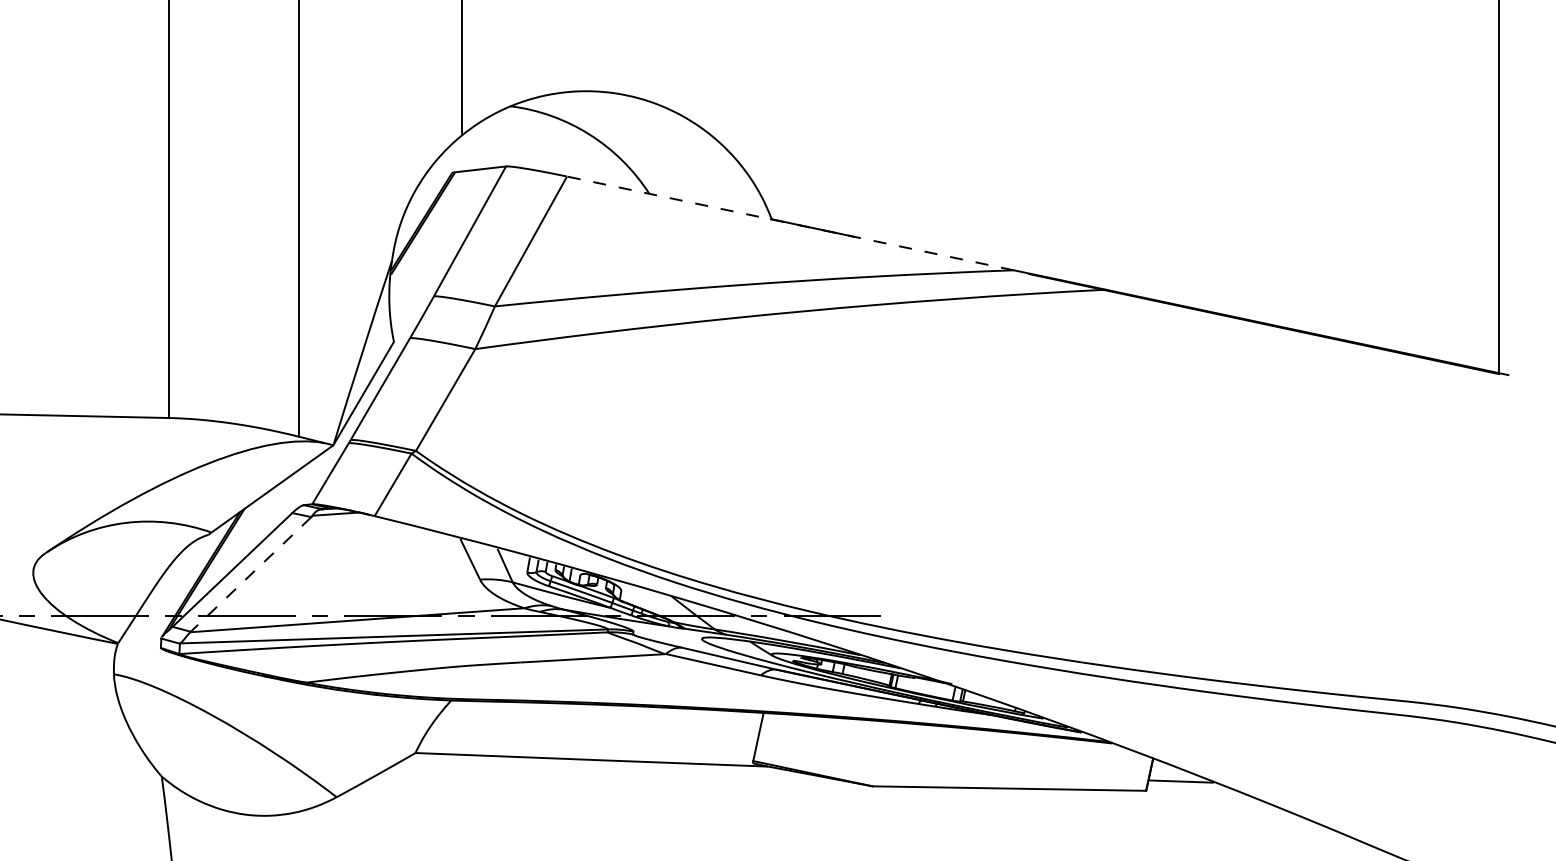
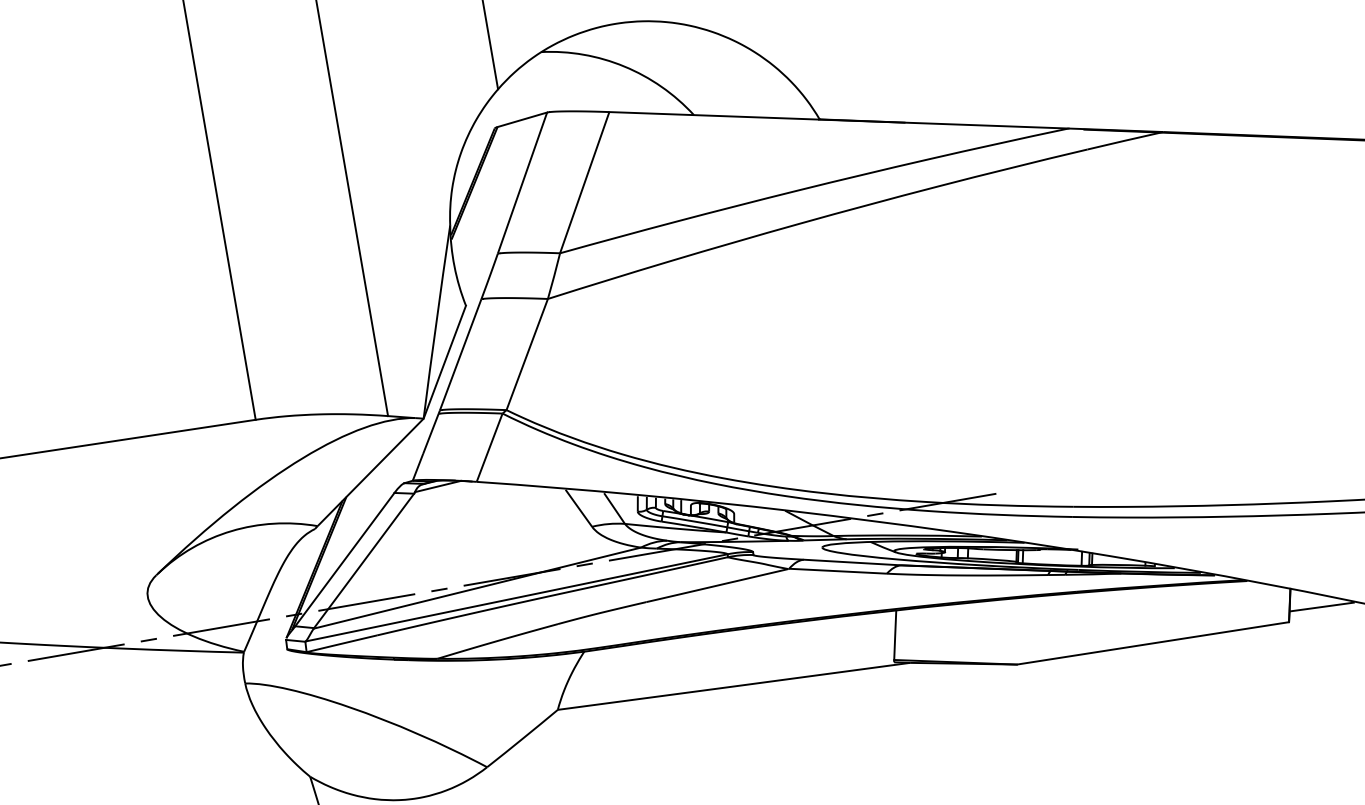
line: (789, 223) -> (838, 120), dashed -> solid
line: (250, 574) -> (363, 561), dashed -> solid

